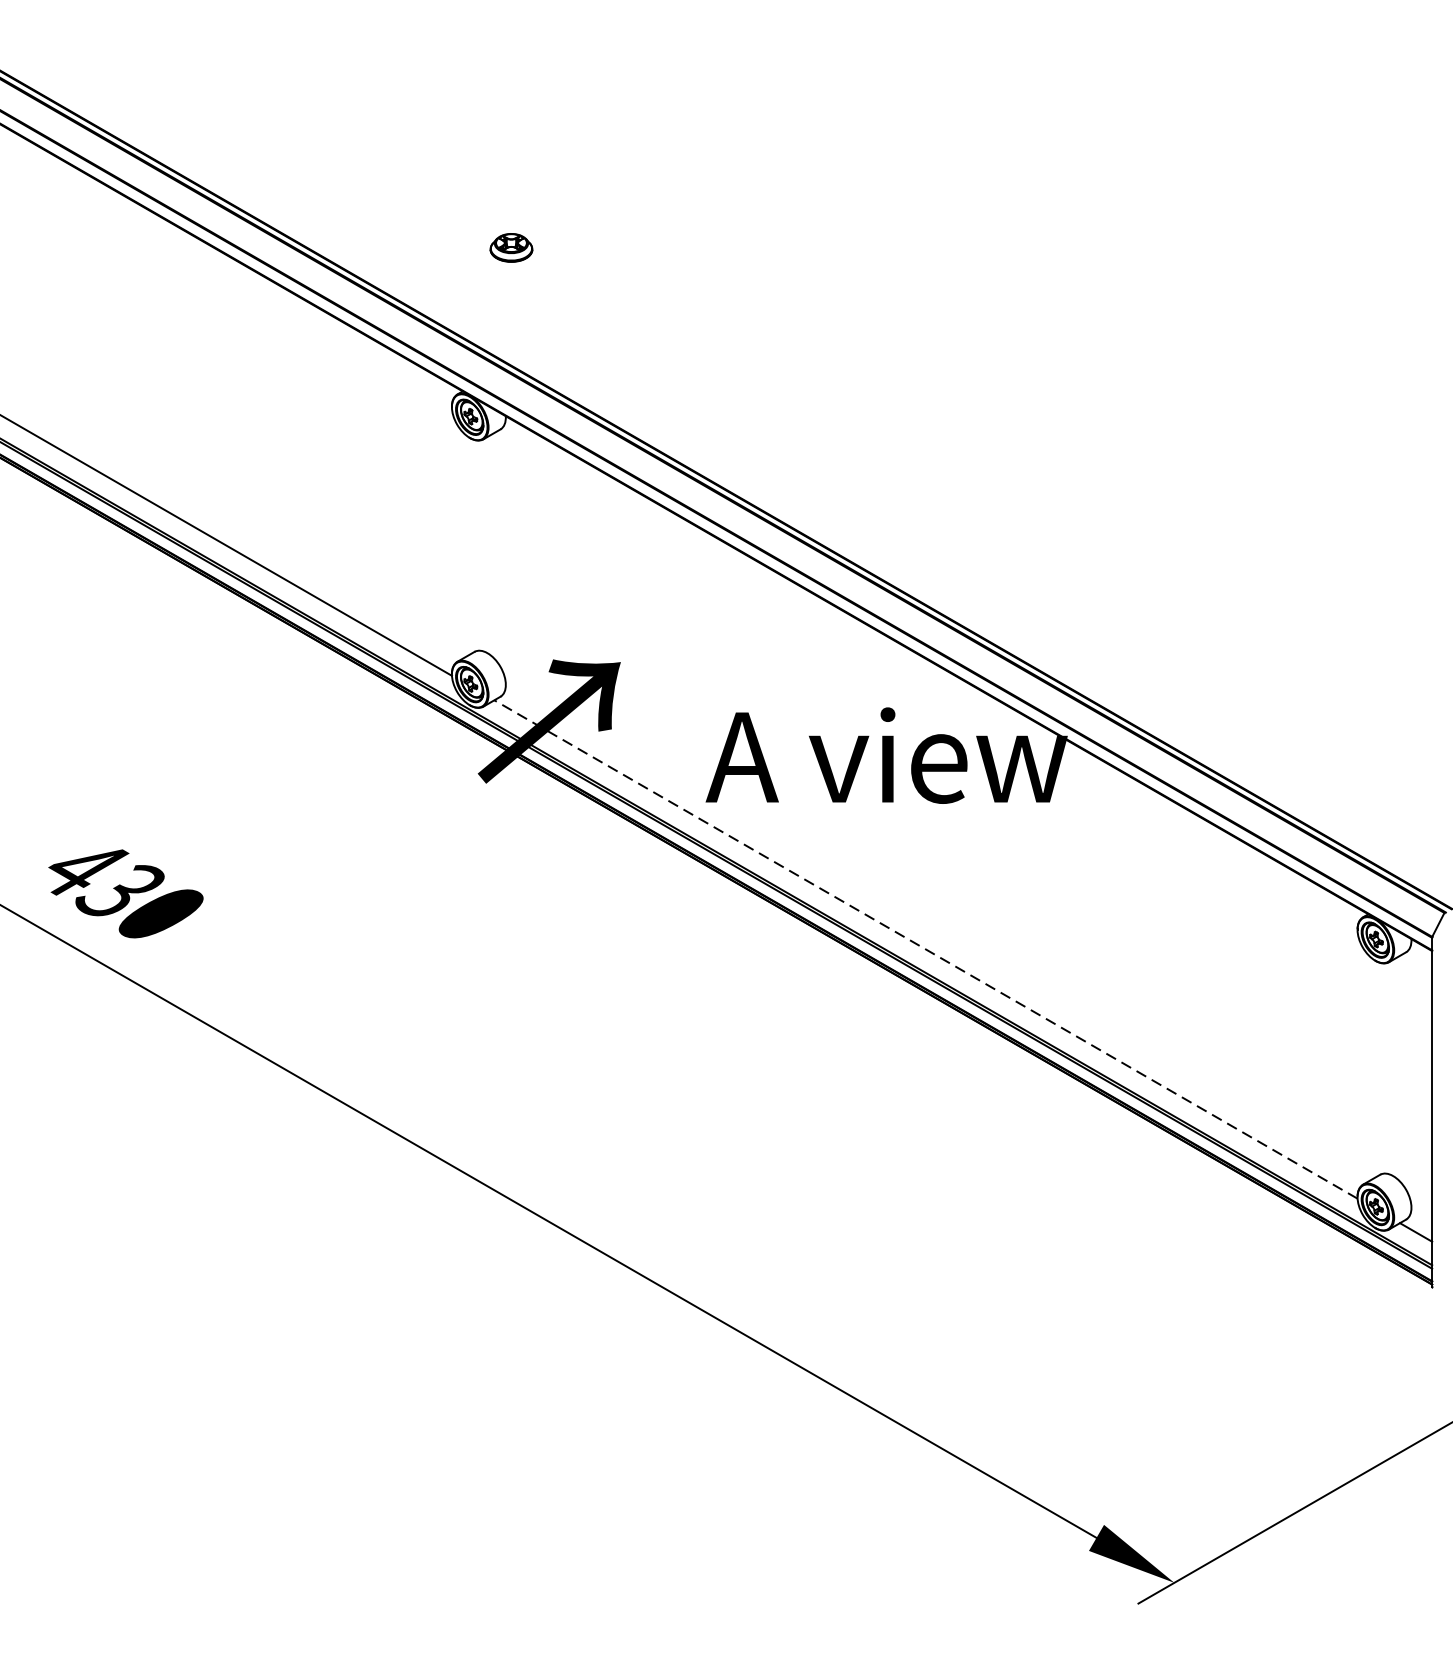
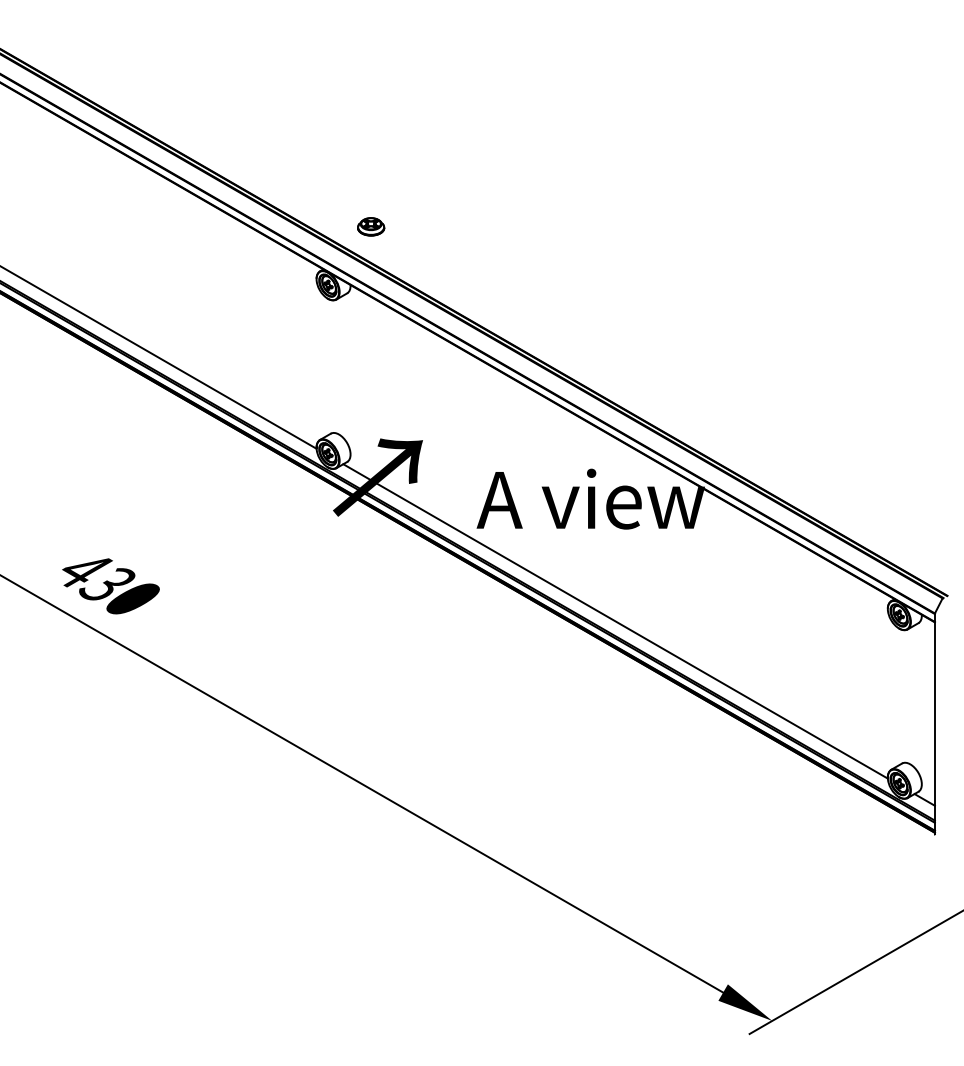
part: (512, 247) -> (371, 226), moved
line: (925, 949) -> (615, 621), dashed -> solid

